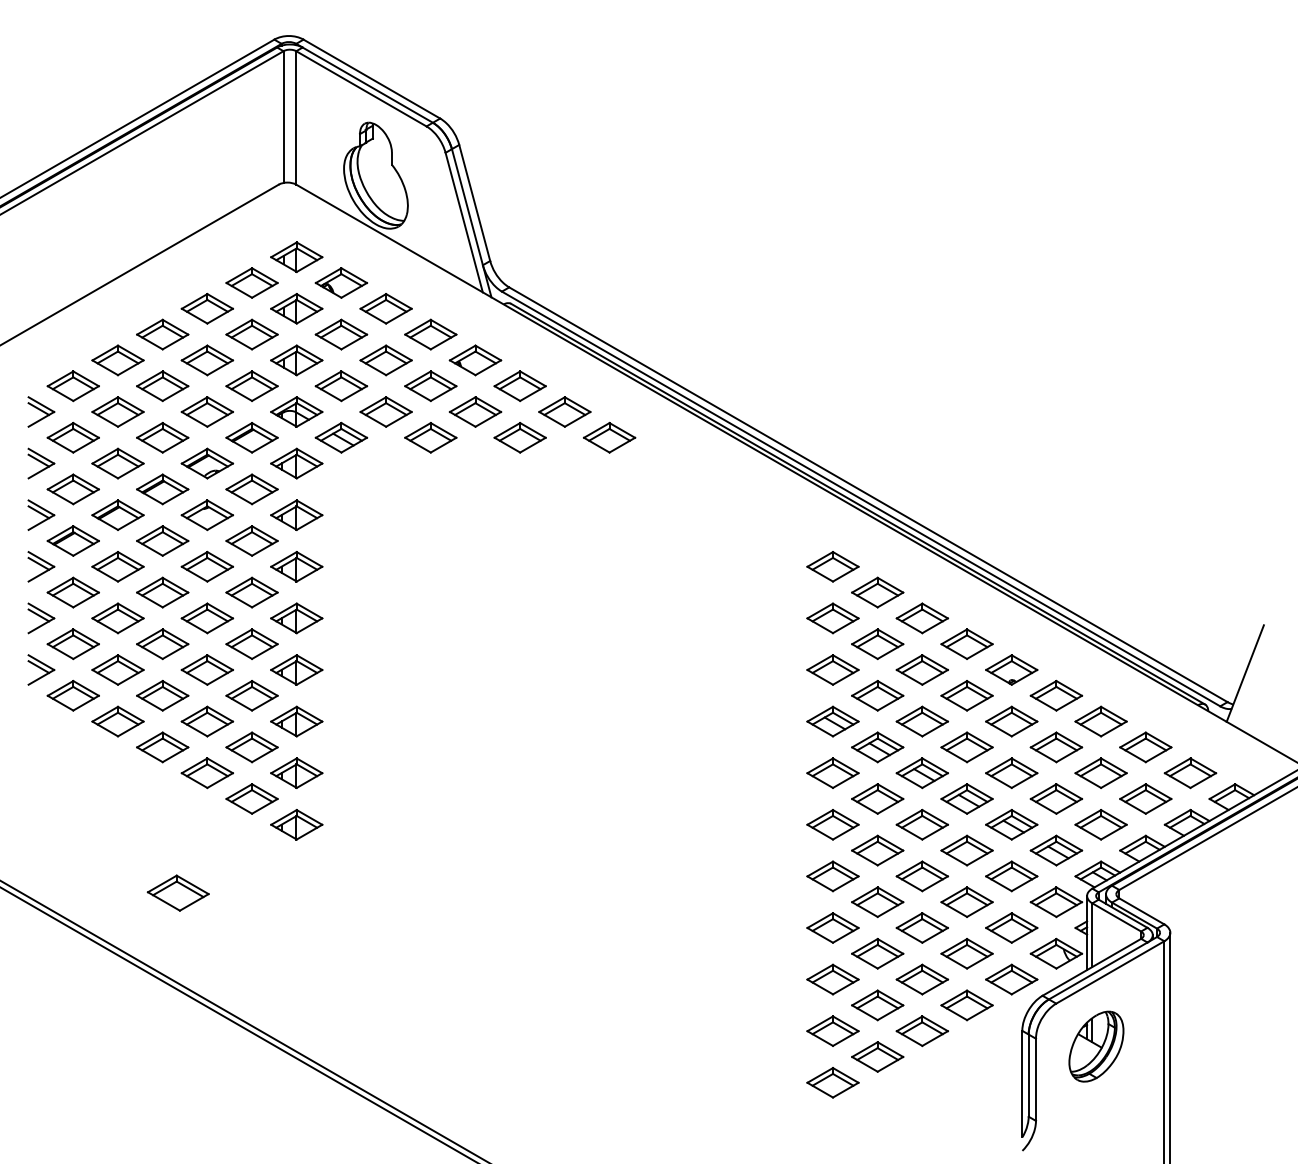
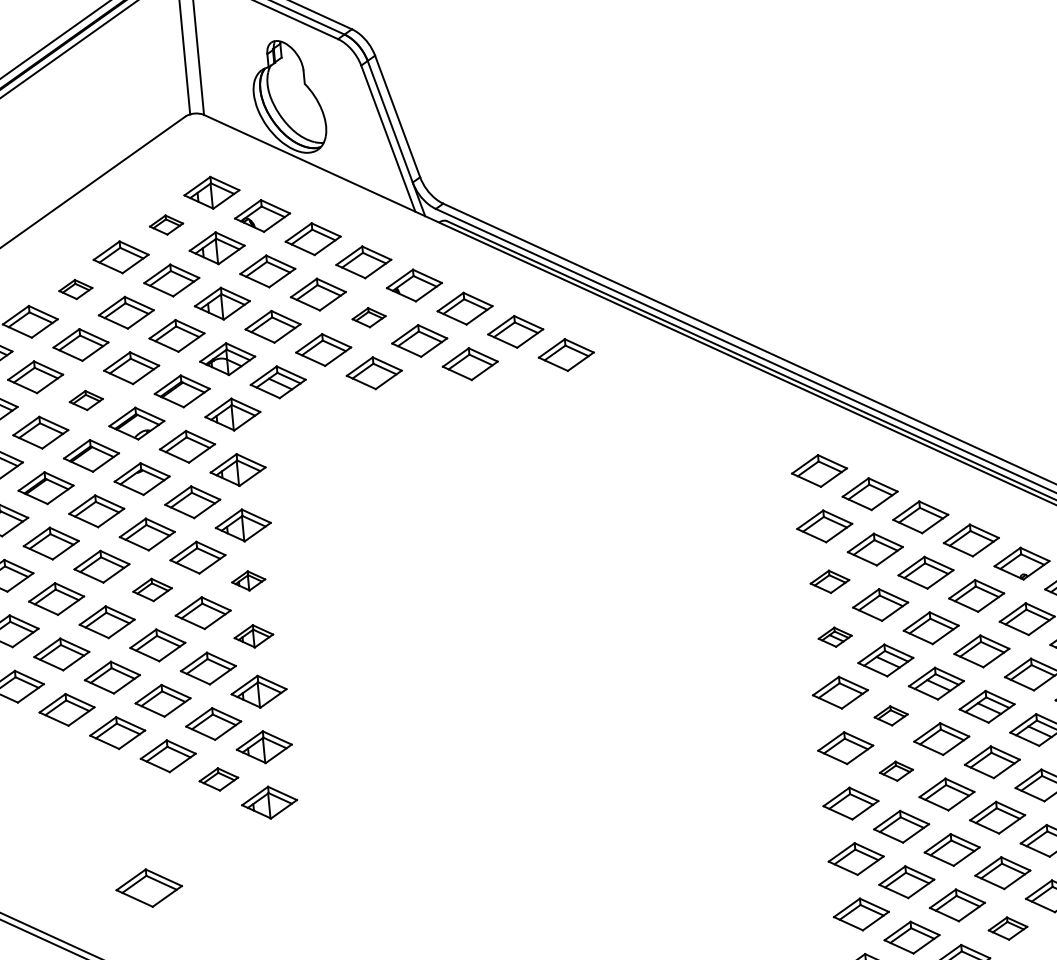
part: (251, 282) -> (165, 224), size x0.6
part: (162, 334) -> (75, 289), size x0.6
part: (430, 385) -> (368, 317), size x0.6
part: (162, 437) -> (85, 400), size x0.6
part: (207, 618) -> (152, 590), size x0.7
part: (296, 618) -> (248, 581), size x0.6
part: (296, 669) -> (253, 635), size x0.7
part: (832, 669) -> (829, 581), size x0.7
part: (832, 721) -> (834, 637), size x0.6
part: (251, 798) -> (218, 778), size x0.7
part: (877, 798) -> (890, 715), size x0.6
part: (877, 850) -> (896, 771), size x0.6
part: (966, 1005) -> (1007, 928), size x0.7

